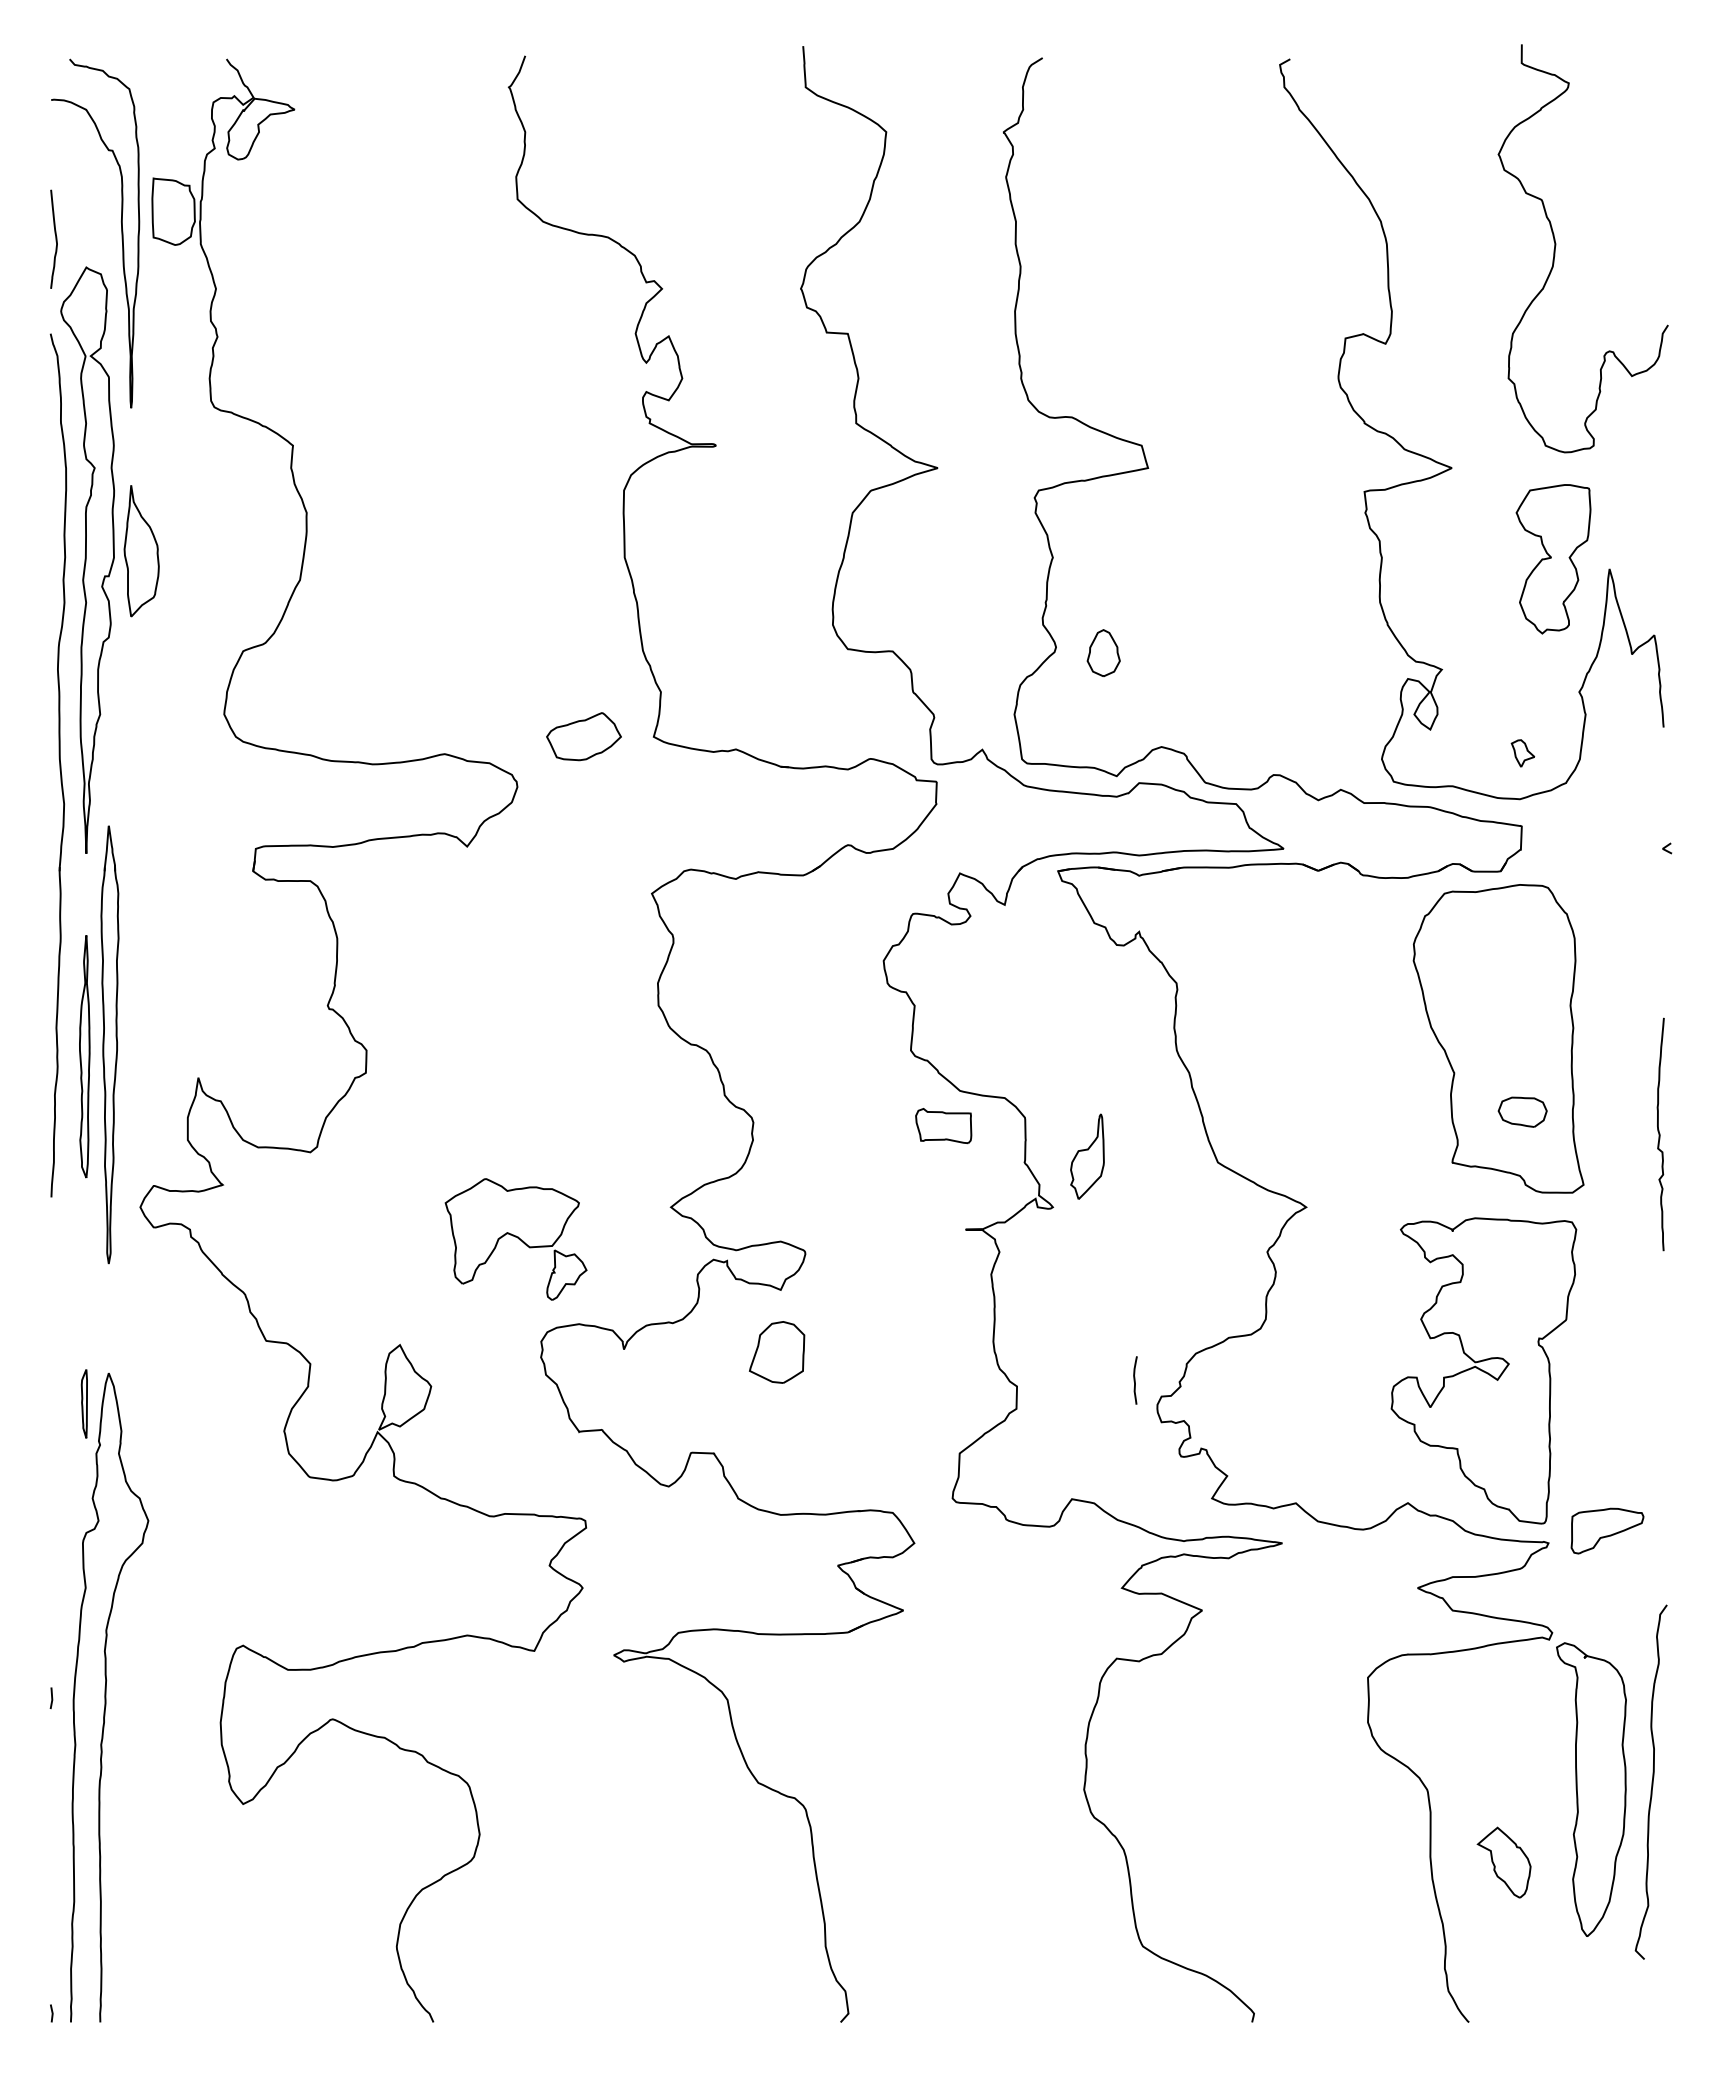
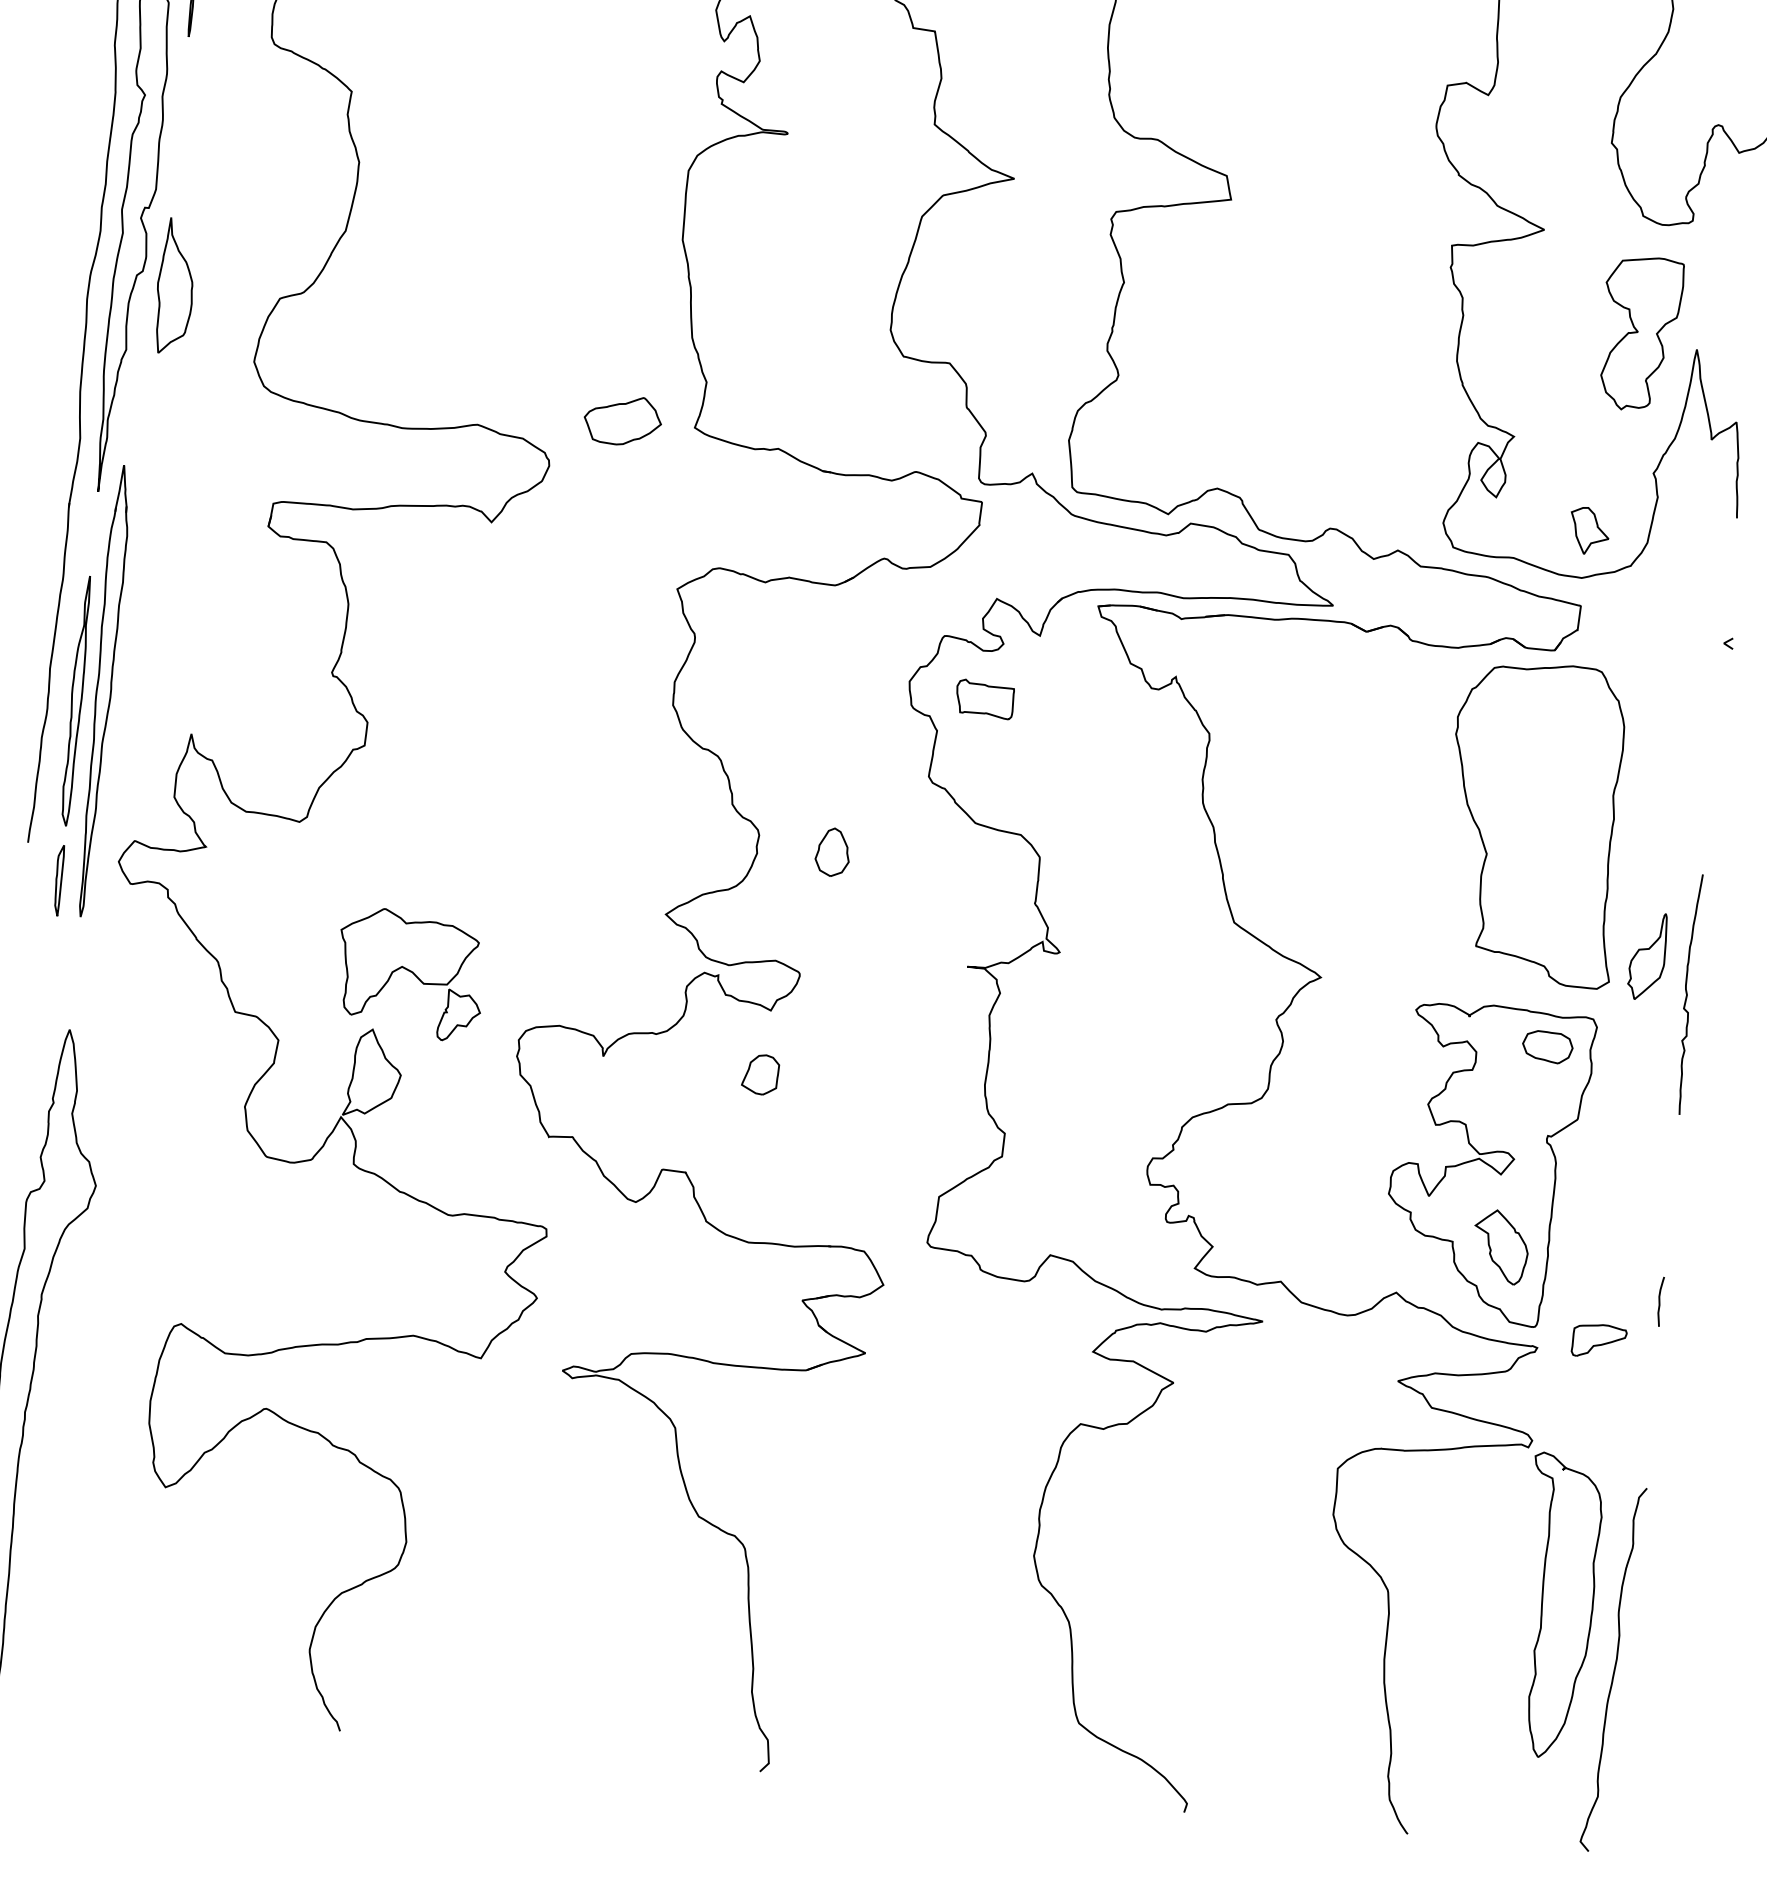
part: (141, 551) -> (175, 286), moved
part: (1103, 652) -> (832, 851), moved
part: (1522, 753) -> (1588, 531), size x1.67
part: (1522, 1111) -> (1547, 1046), moved
part: (943, 1126) -> (984, 699), moved
curve: (1660, 1134) -> (1687, 994), moved
part: (1087, 1156) -> (1647, 956), moved
part: (515, 1239) -> (409, 974), moved
part: (776, 1352) -> (760, 1074), size x0.62
curve: (1135, 1380) -> (1660, 1301), moved
part: (83, 1403) -> (57, 880), moved
part: (1607, 1531) -> (1599, 1341), size x0.71
curve: (1651, 1781) -> (1613, 1668), moved
part: (1503, 1862) -> (1500, 1246), moved

